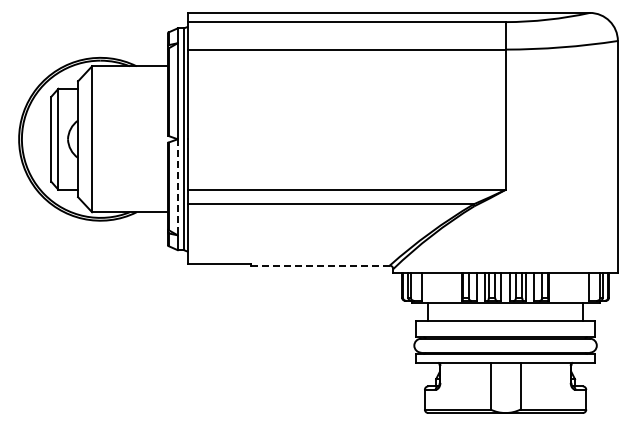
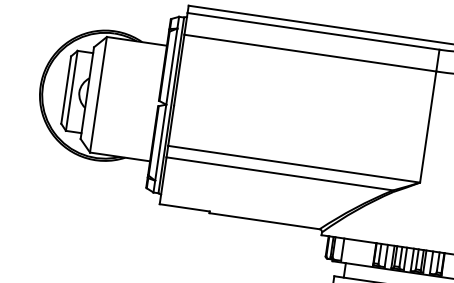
line: (177, 187) -> (160, 142), dashed -> solid
line: (320, 265) -> (264, 221), dashed -> solid

